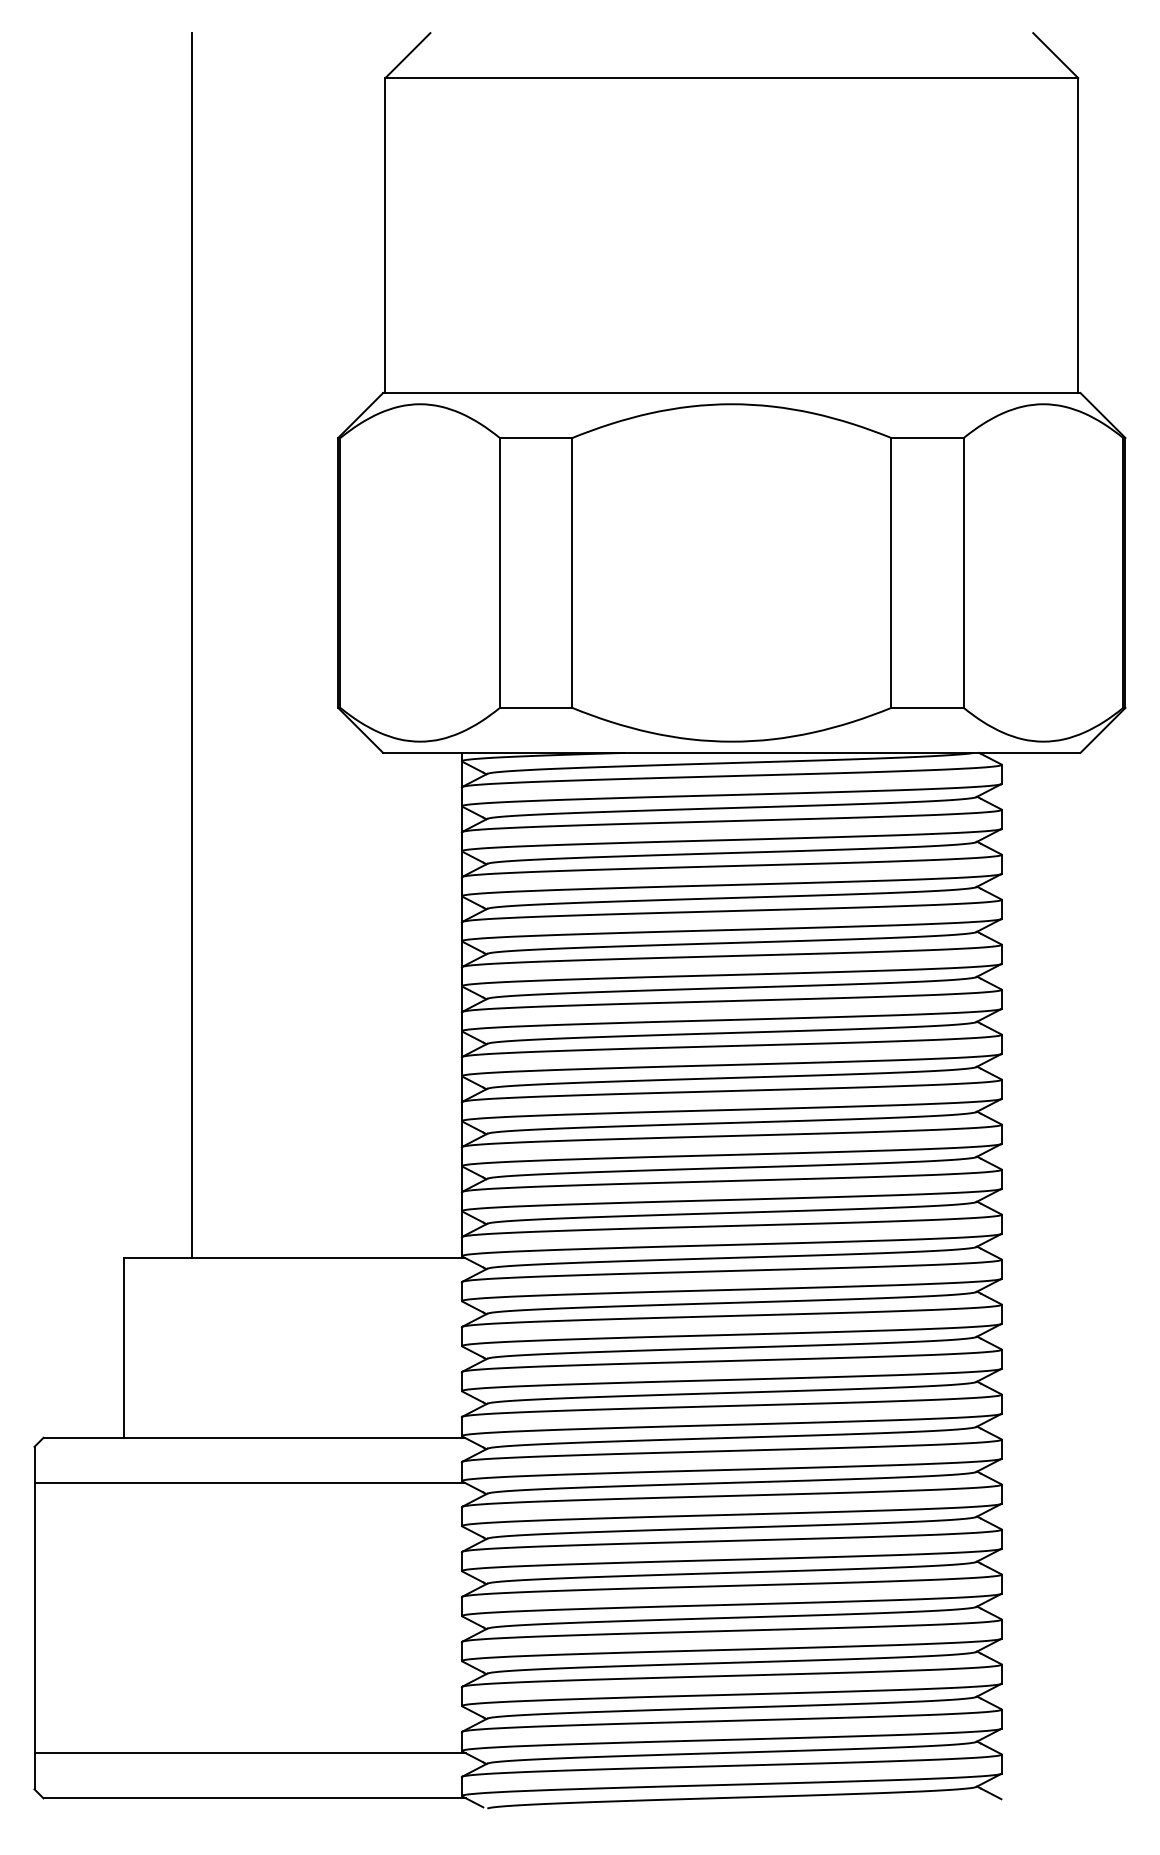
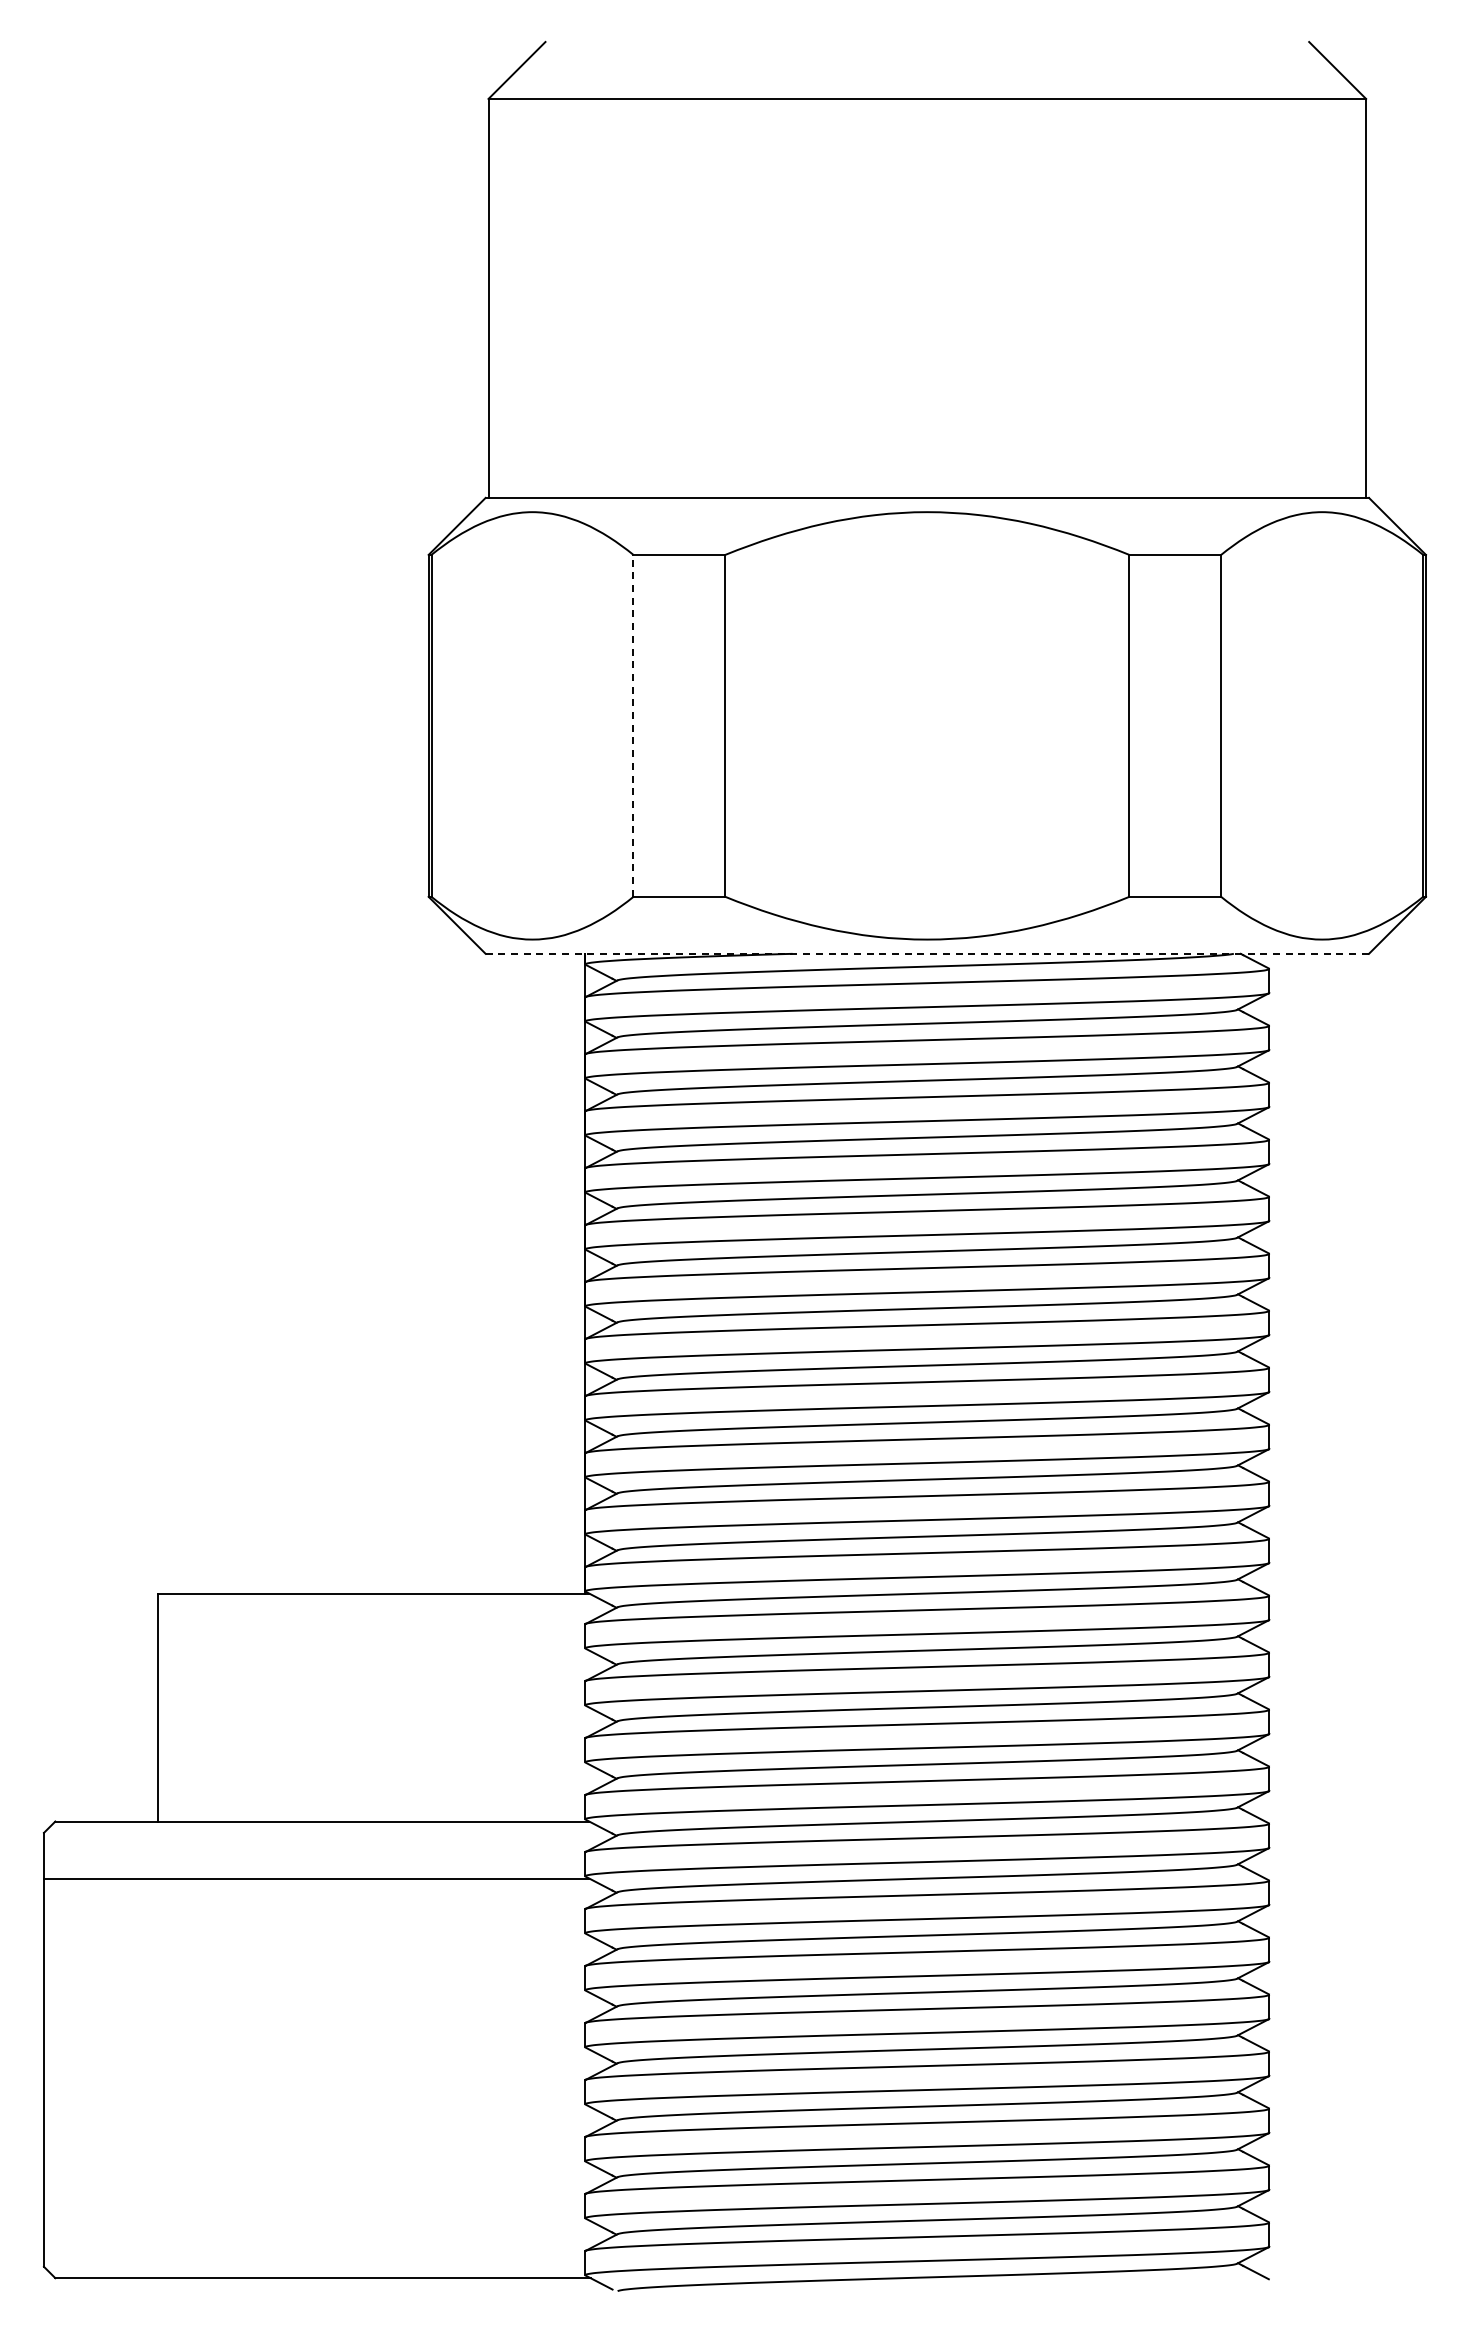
line: (499, 572) -> (633, 725), solid -> dashed
line: (192, 645) -> (243, 817), removed
line: (731, 752) -> (927, 953), solid -> dashed
line: (249, 1753) -> (316, 2221), removed

